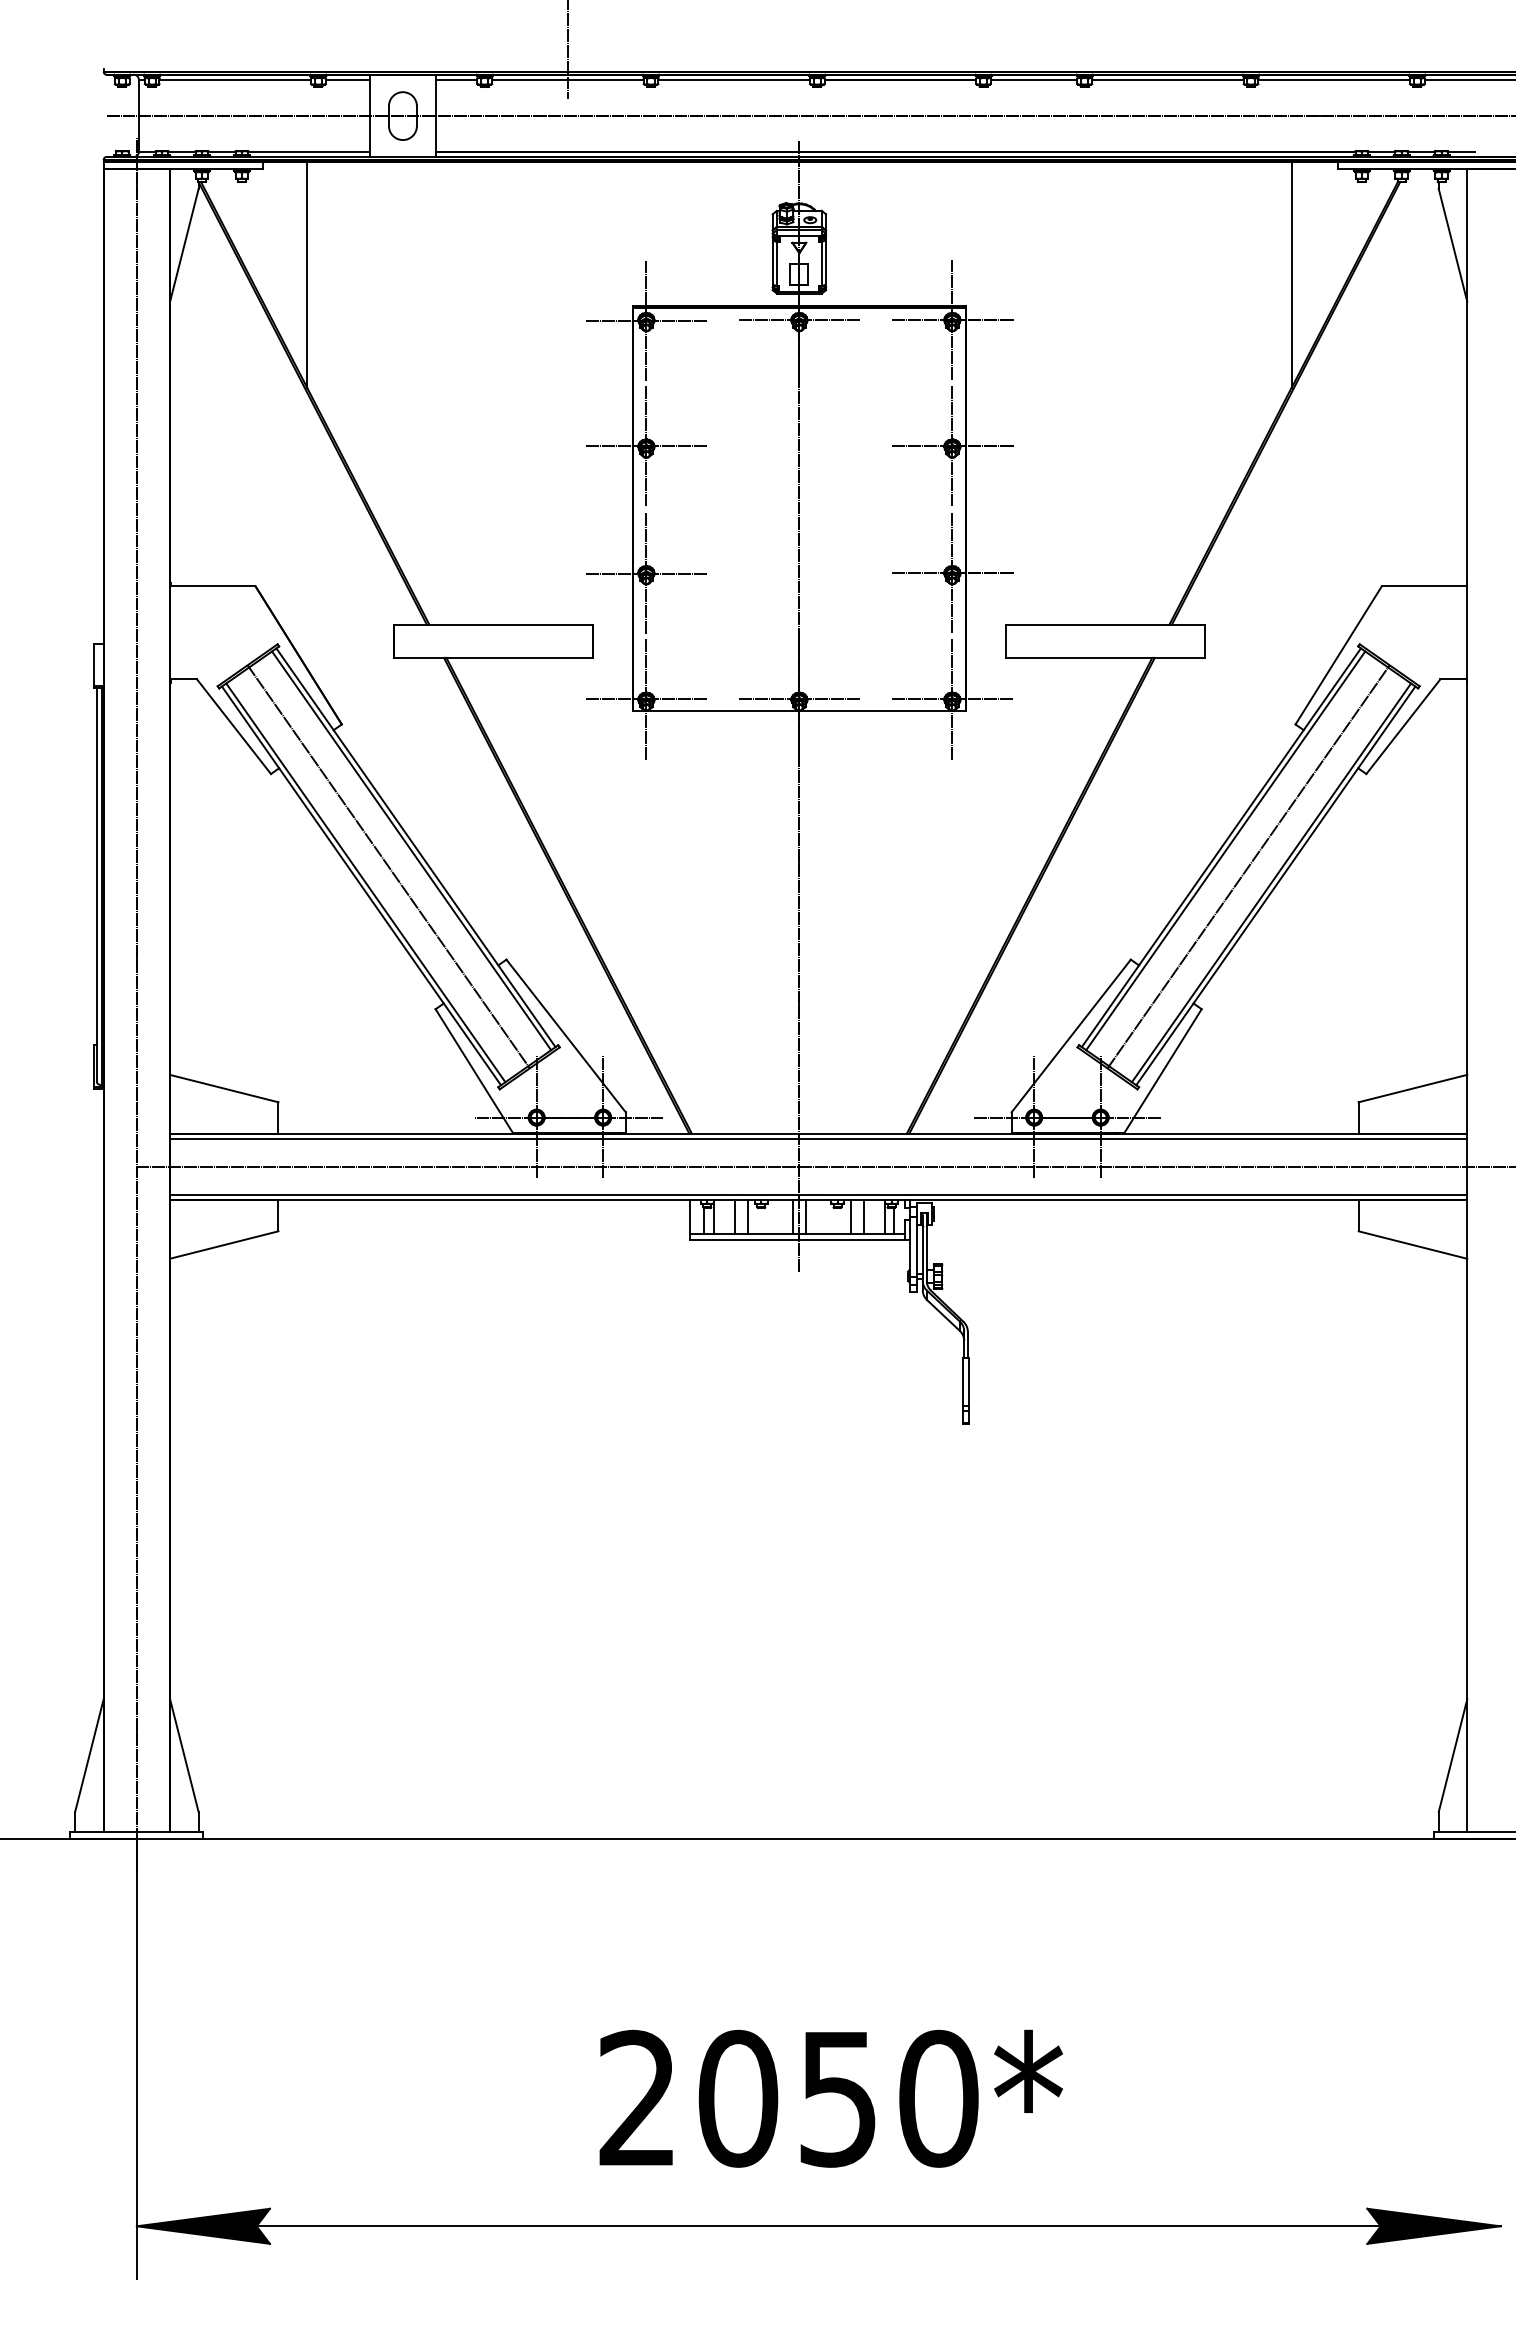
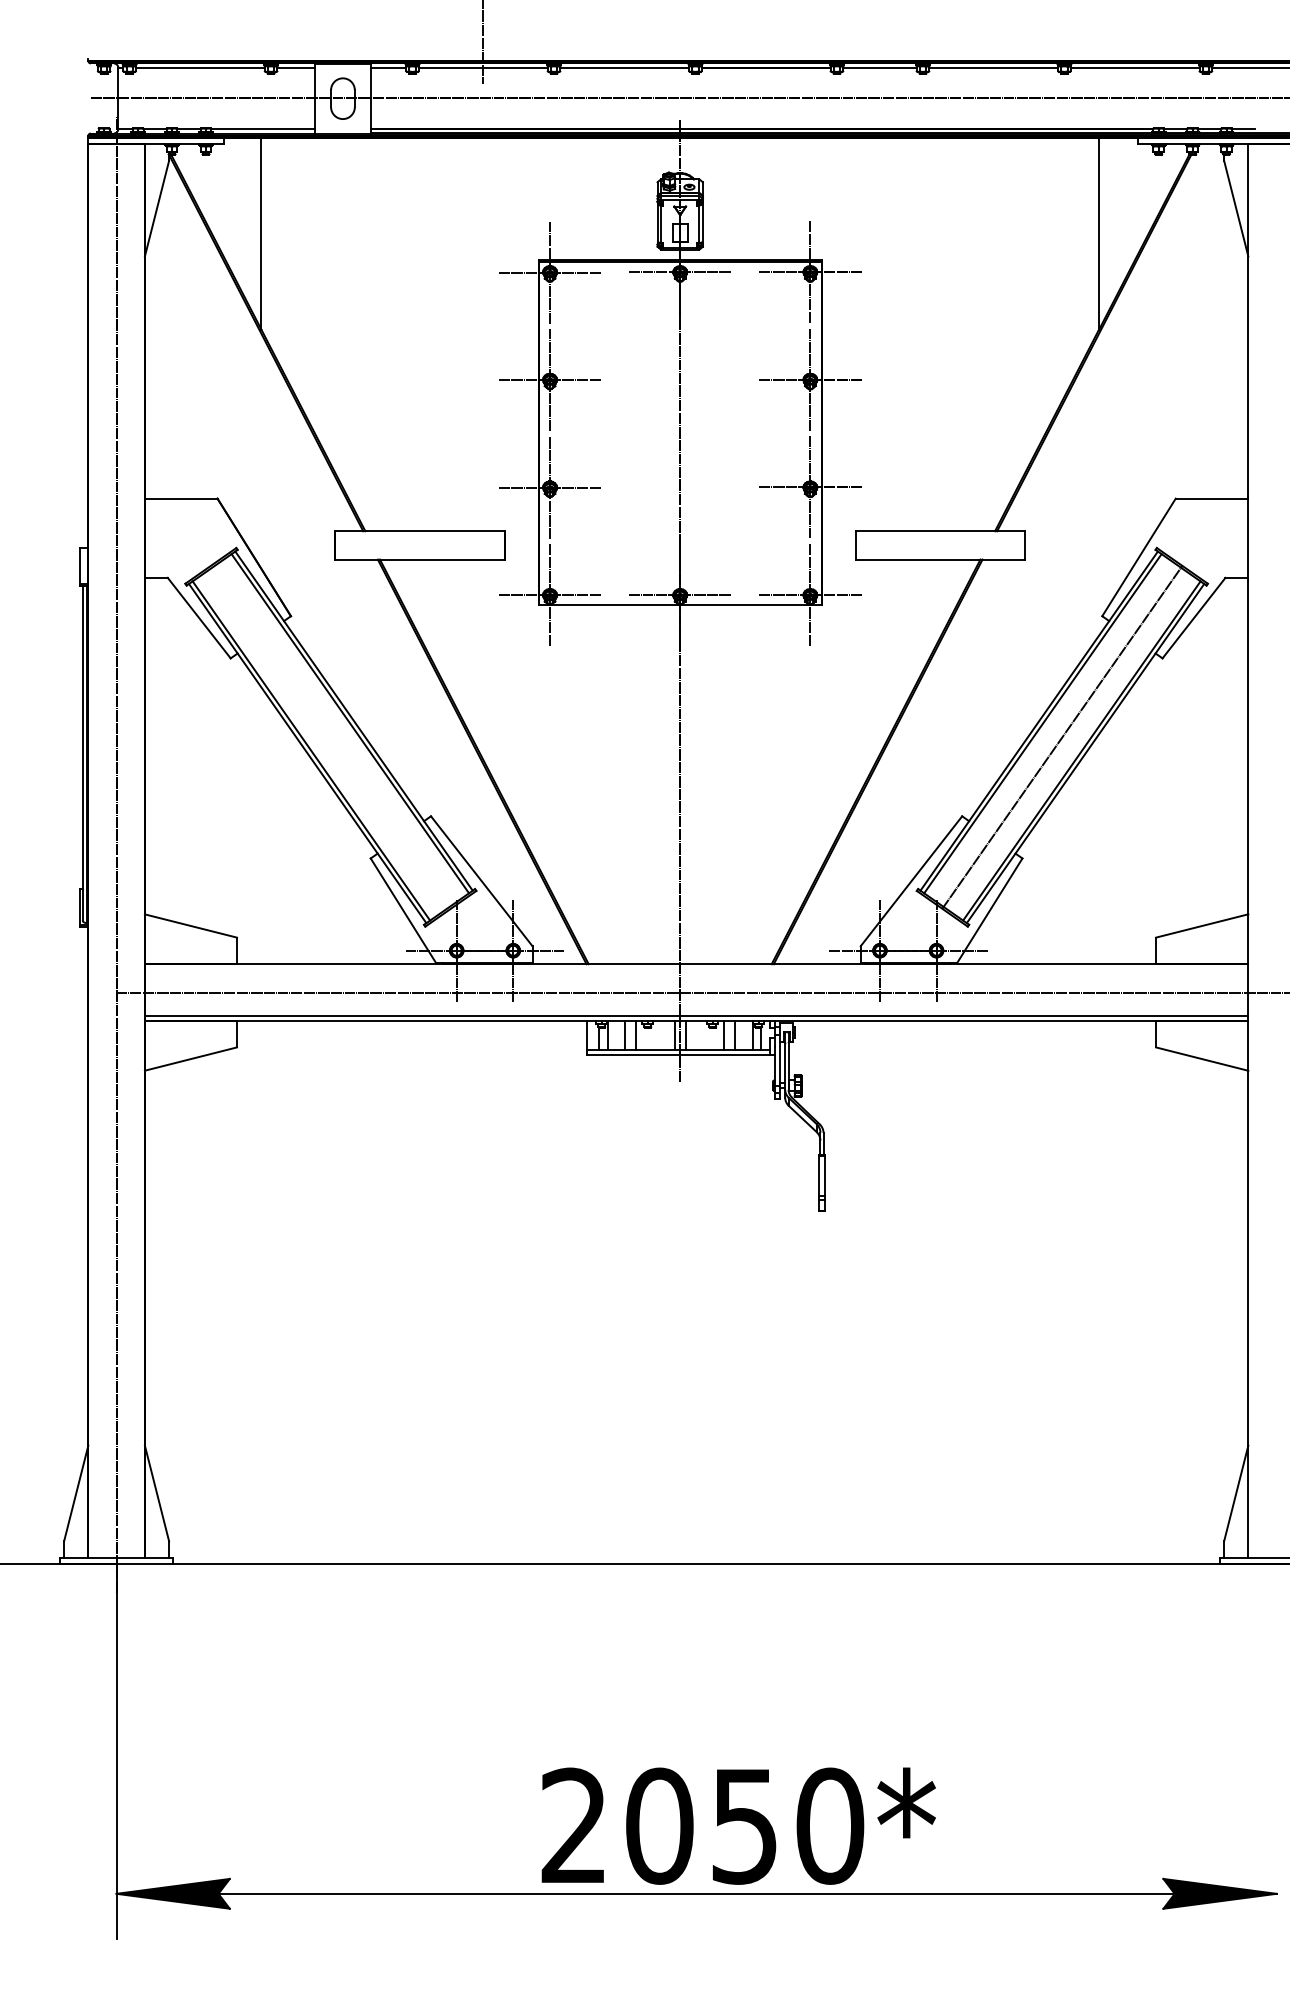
line: (388, 866) -> (330, 737), removed
line: (818, 1138) -> (696, 968), removed
text: (830, 2098) -> (738, 1825), moved

